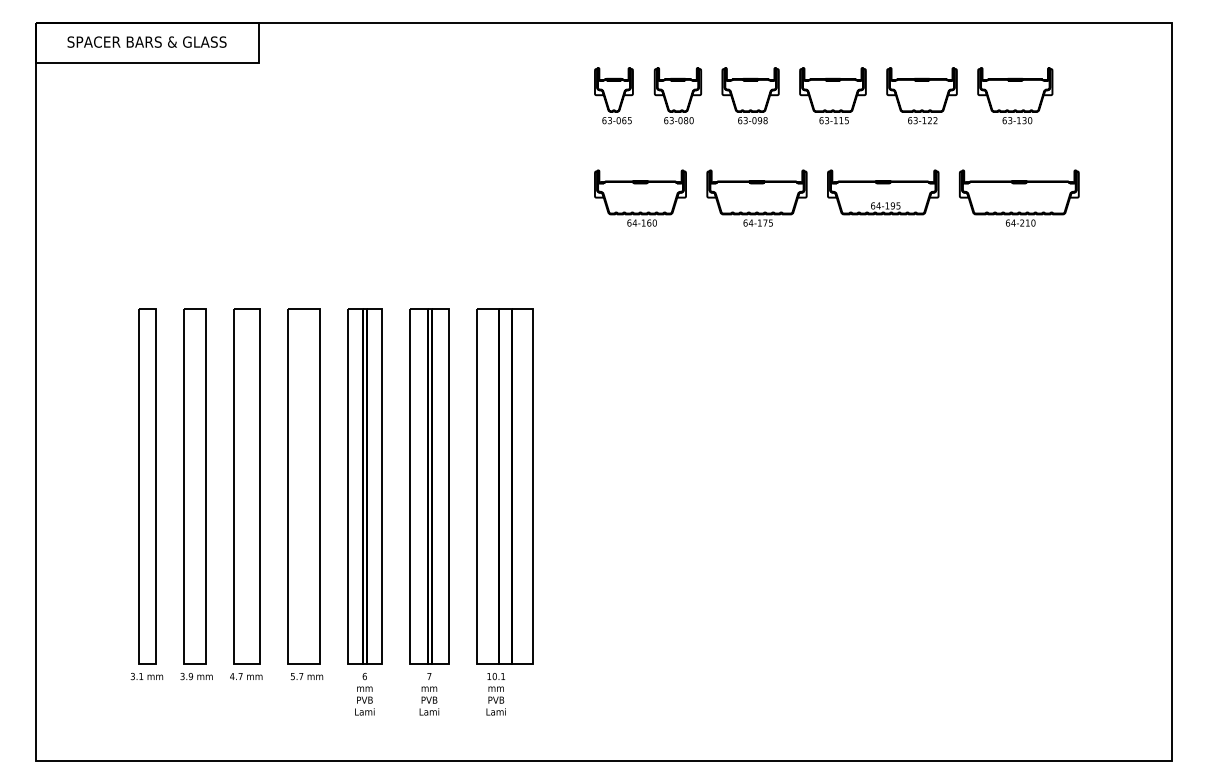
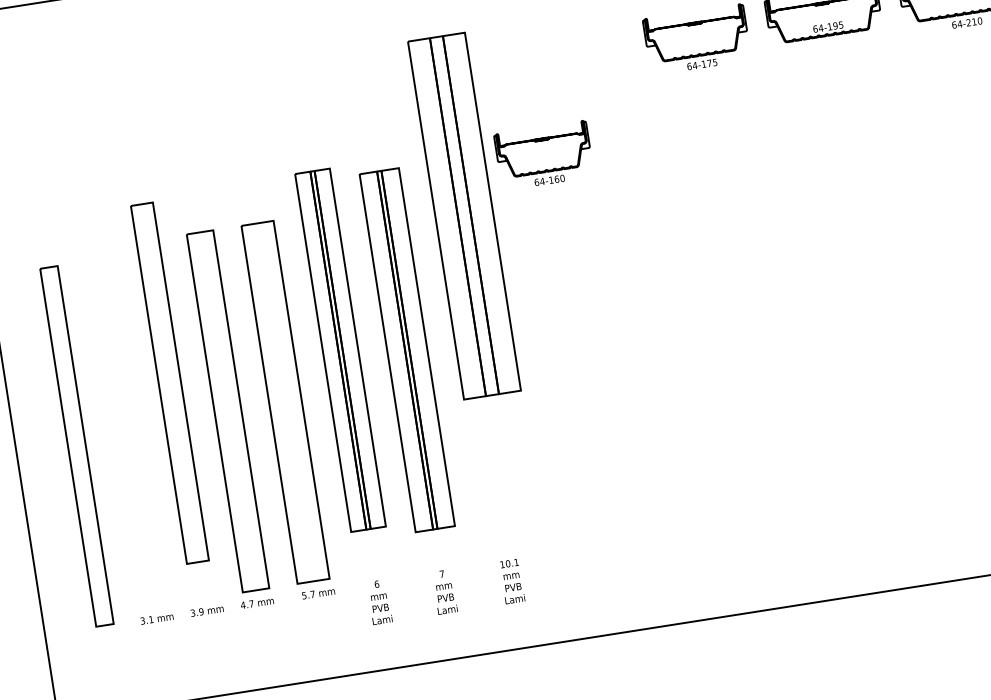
part: (640, 197) -> (544, 154), moved
part: (147, 486) -> (76, 446), moved
part: (194, 486) -> (169, 383), moved
part: (364, 486) -> (339, 350), moved
part: (429, 486) -> (407, 350), moved
part: (504, 486) -> (463, 216), moved

